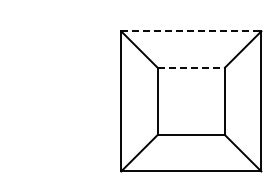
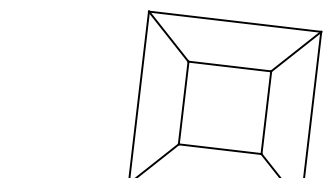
line: (191, 31) -> (235, 21), dashed -> solid
line: (191, 67) -> (230, 66), dashed -> solid

